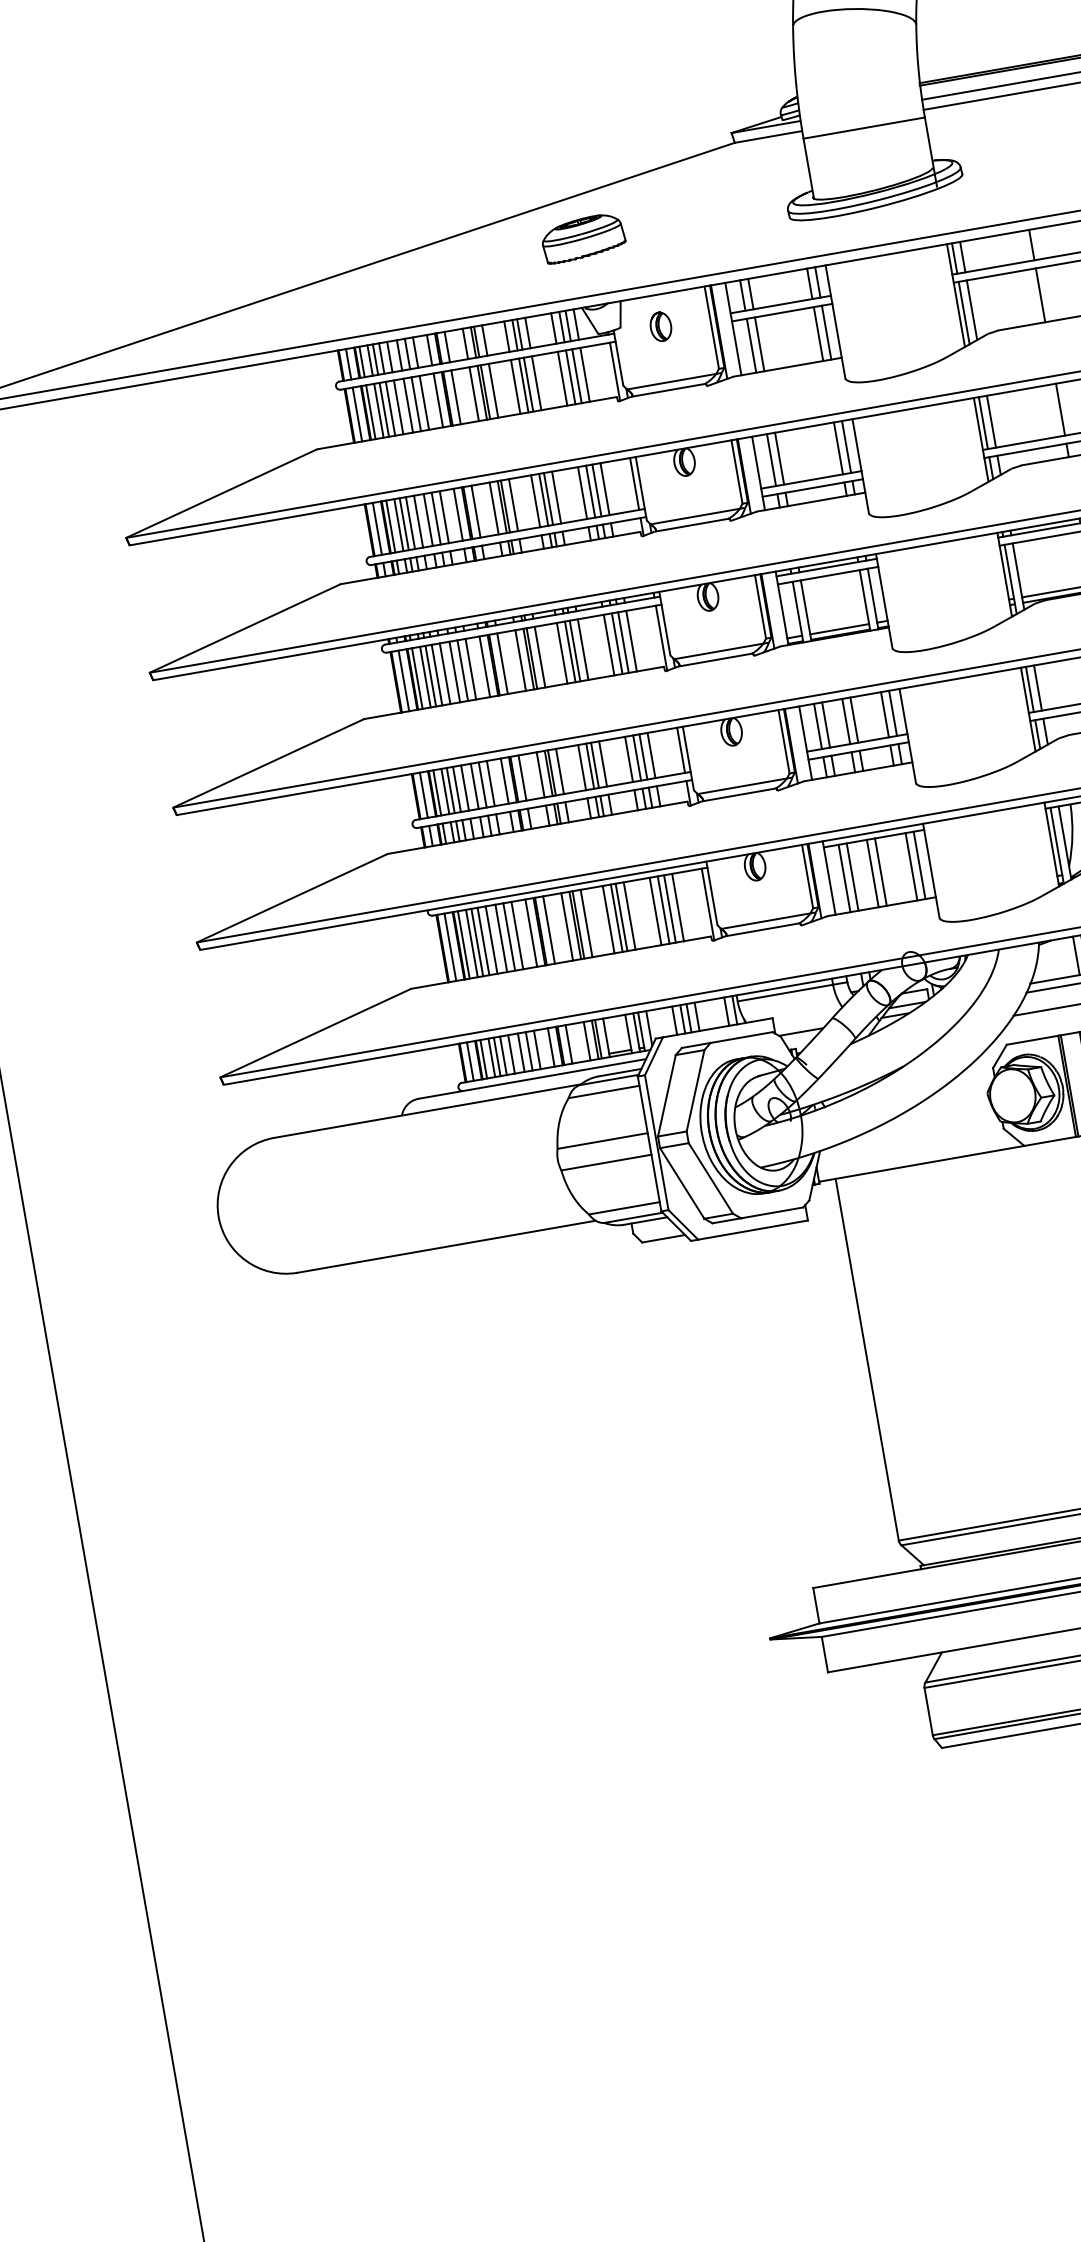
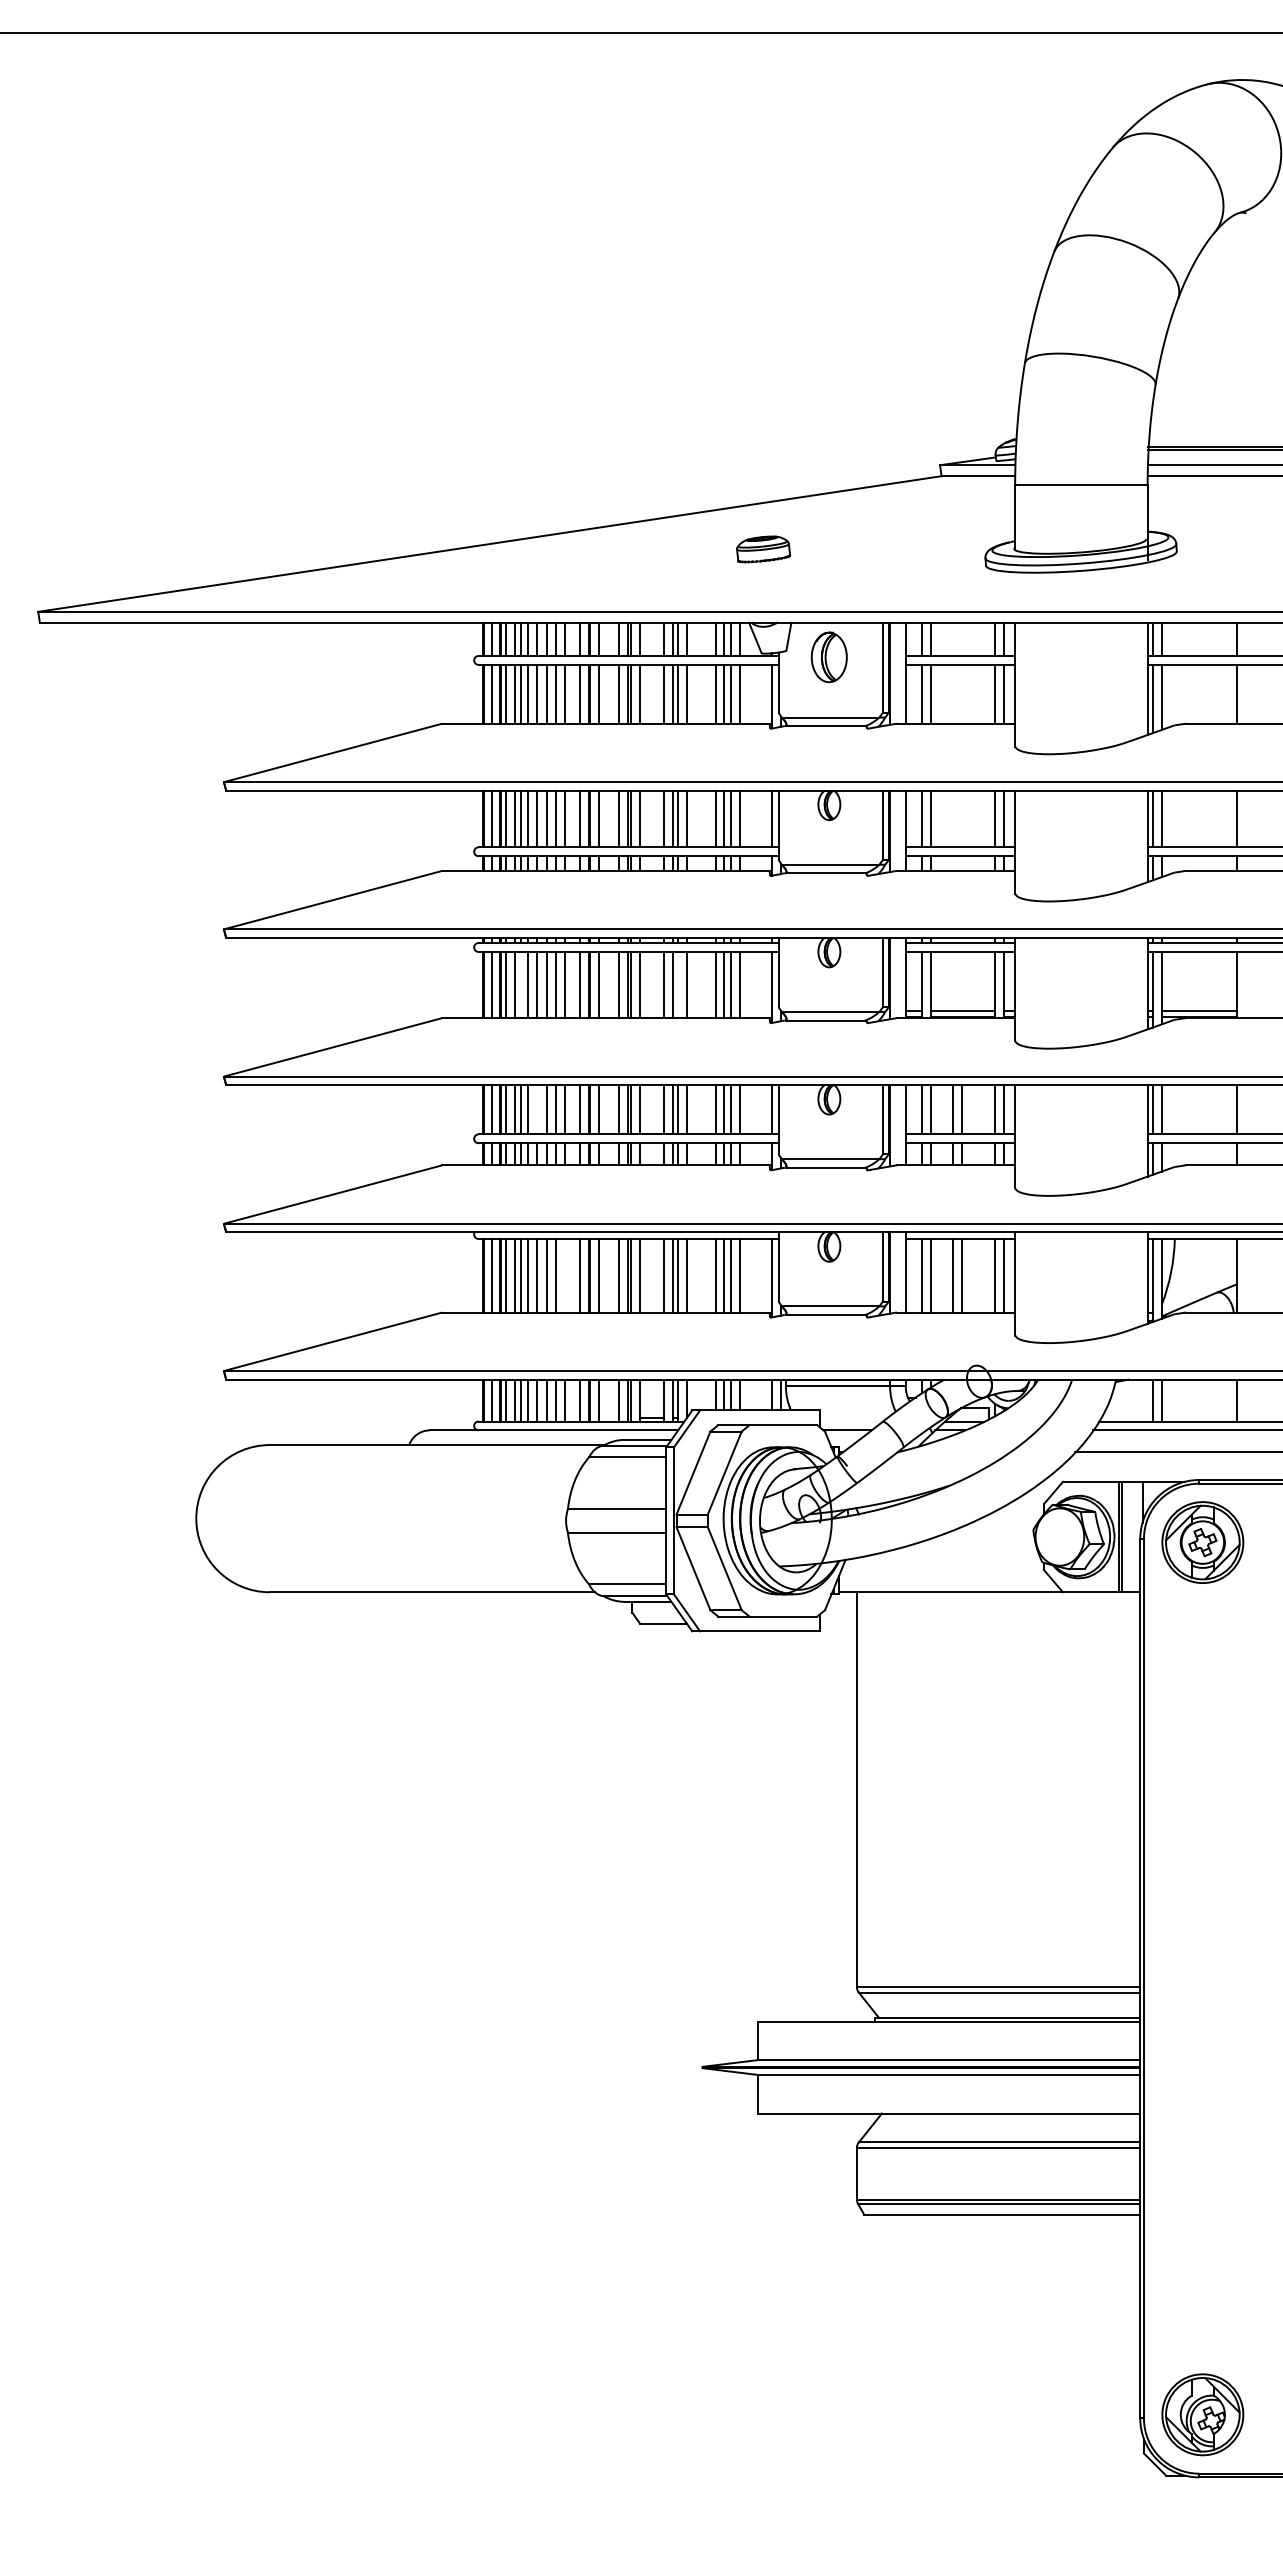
part: (583, 238) -> (763, 549), size x0.6
part: (661, 326) -> (829, 657), size x1.6
line: (575, 650) -> (678, 984), removed
line: (430, 675) -> (520, 984), removed
line: (464, 787) -> (536, 1109), removed
line: (517, 935) -> (564, 1275), removed

